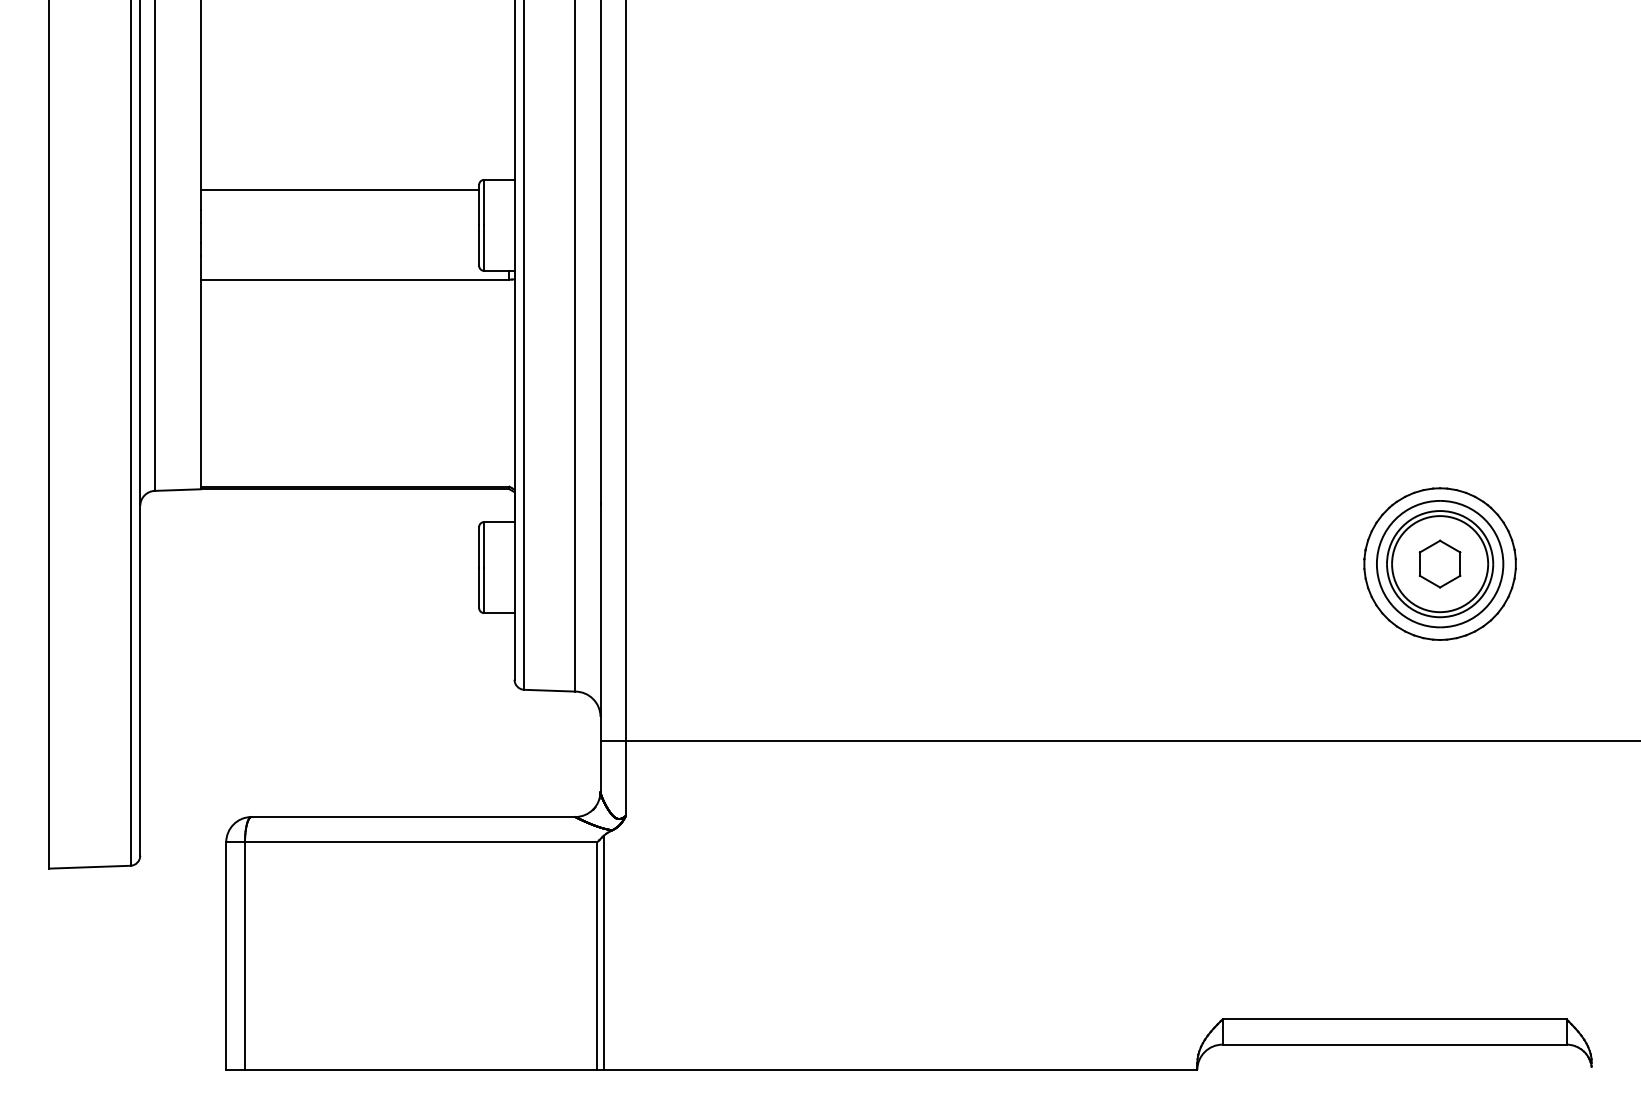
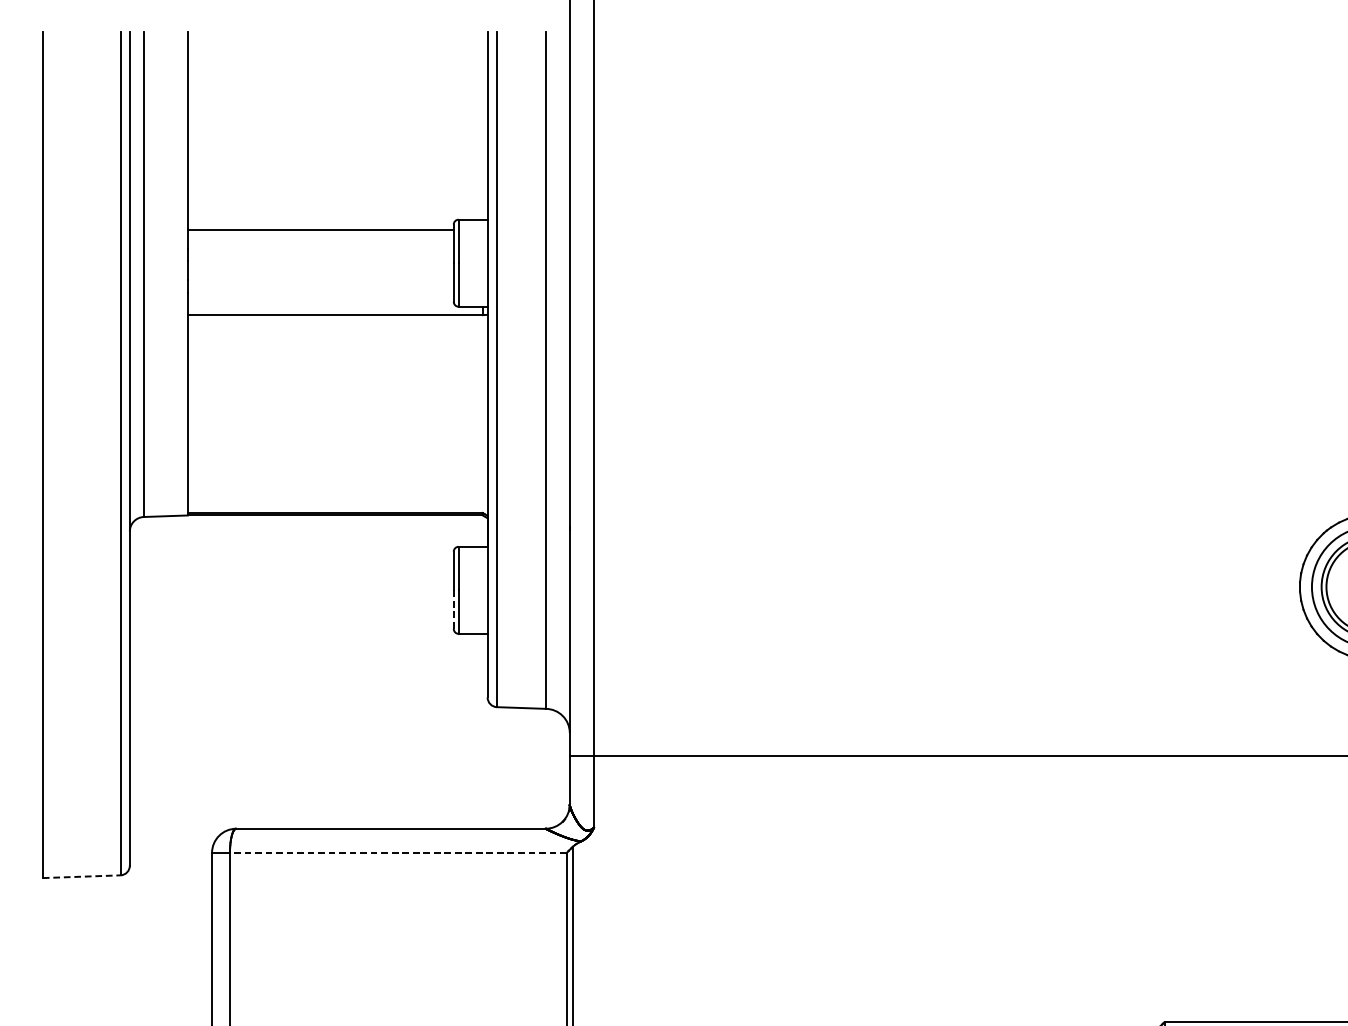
line: (479, 588) -> (454, 610), solid -> dashed
line: (420, 842) -> (397, 853), solid -> dashed
line: (89, 867) -> (81, 877), solid -> dashed

